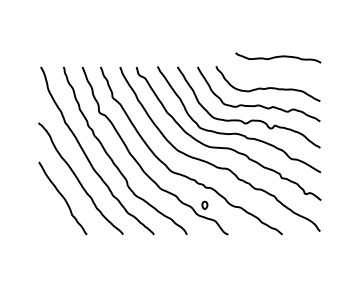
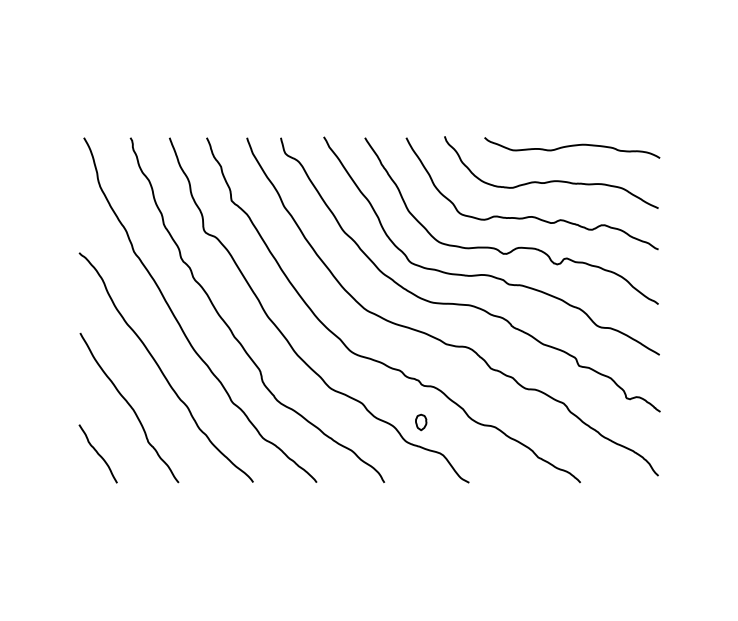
curve: (278, 57) -> (572, 147), moved
curve: (47, 220) -> (97, 453), added

